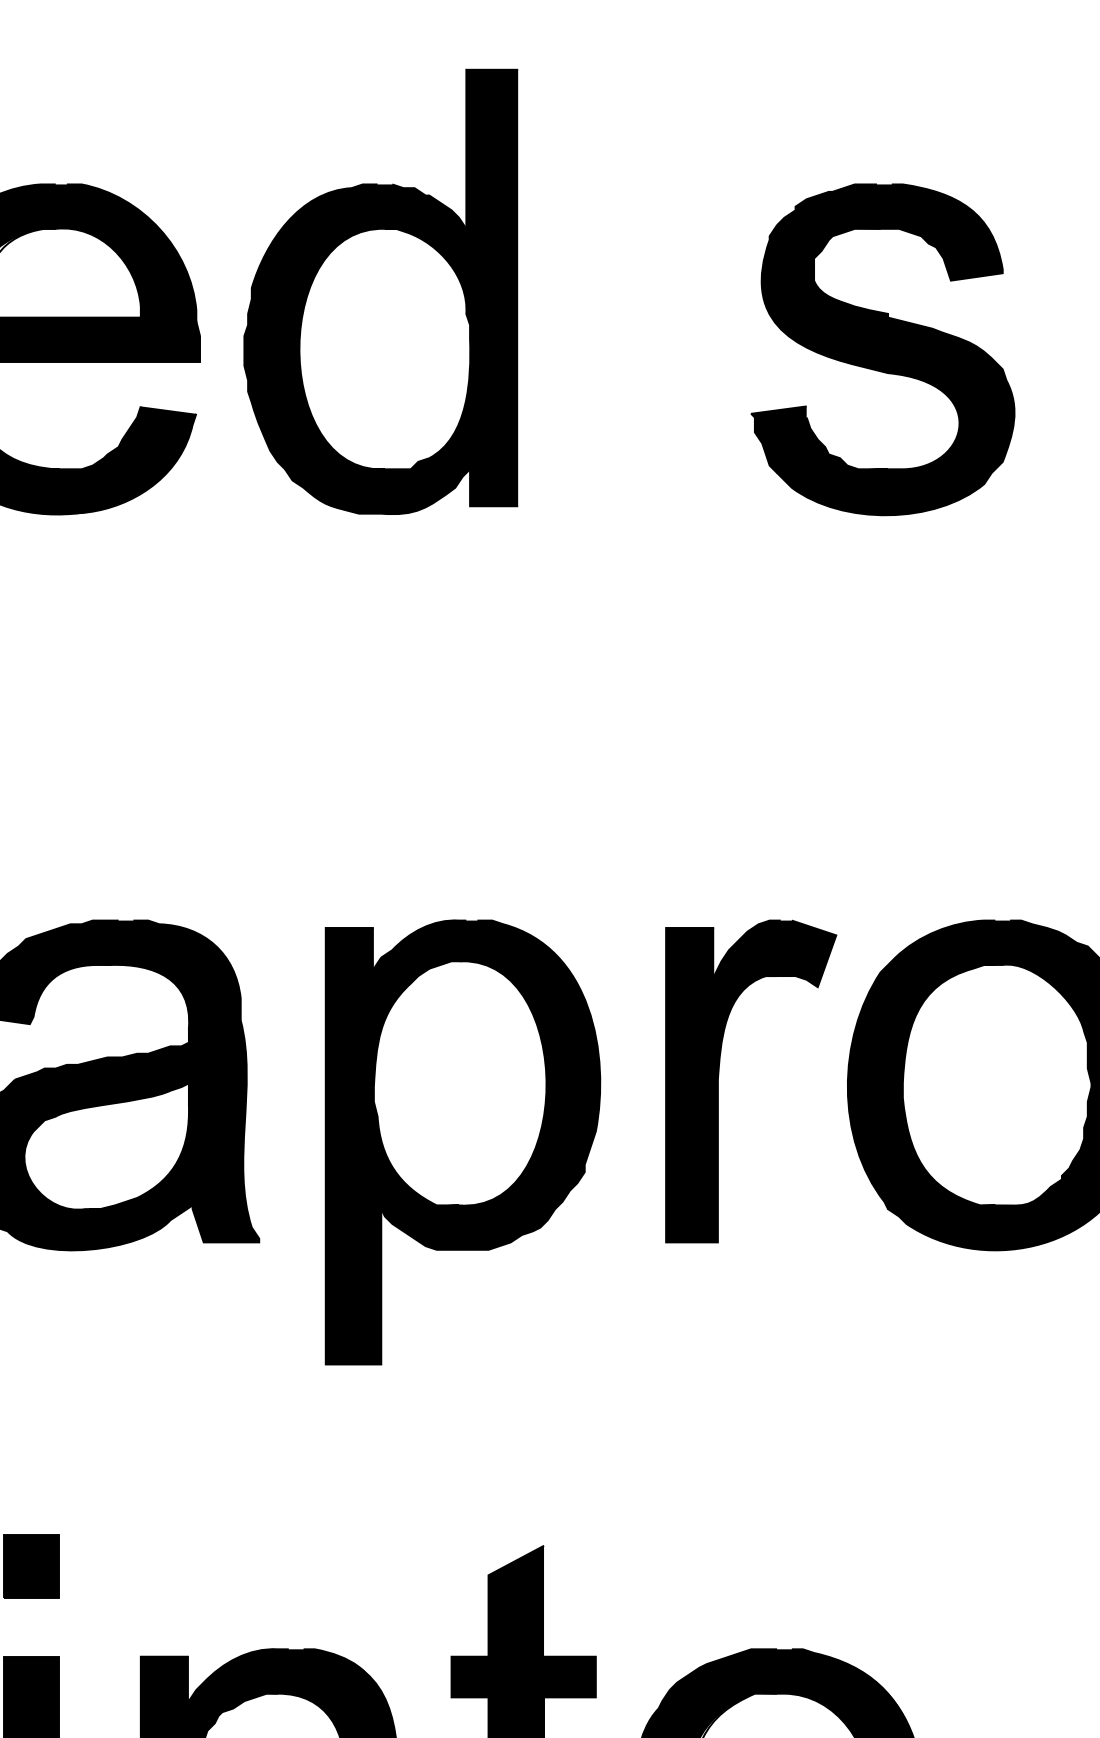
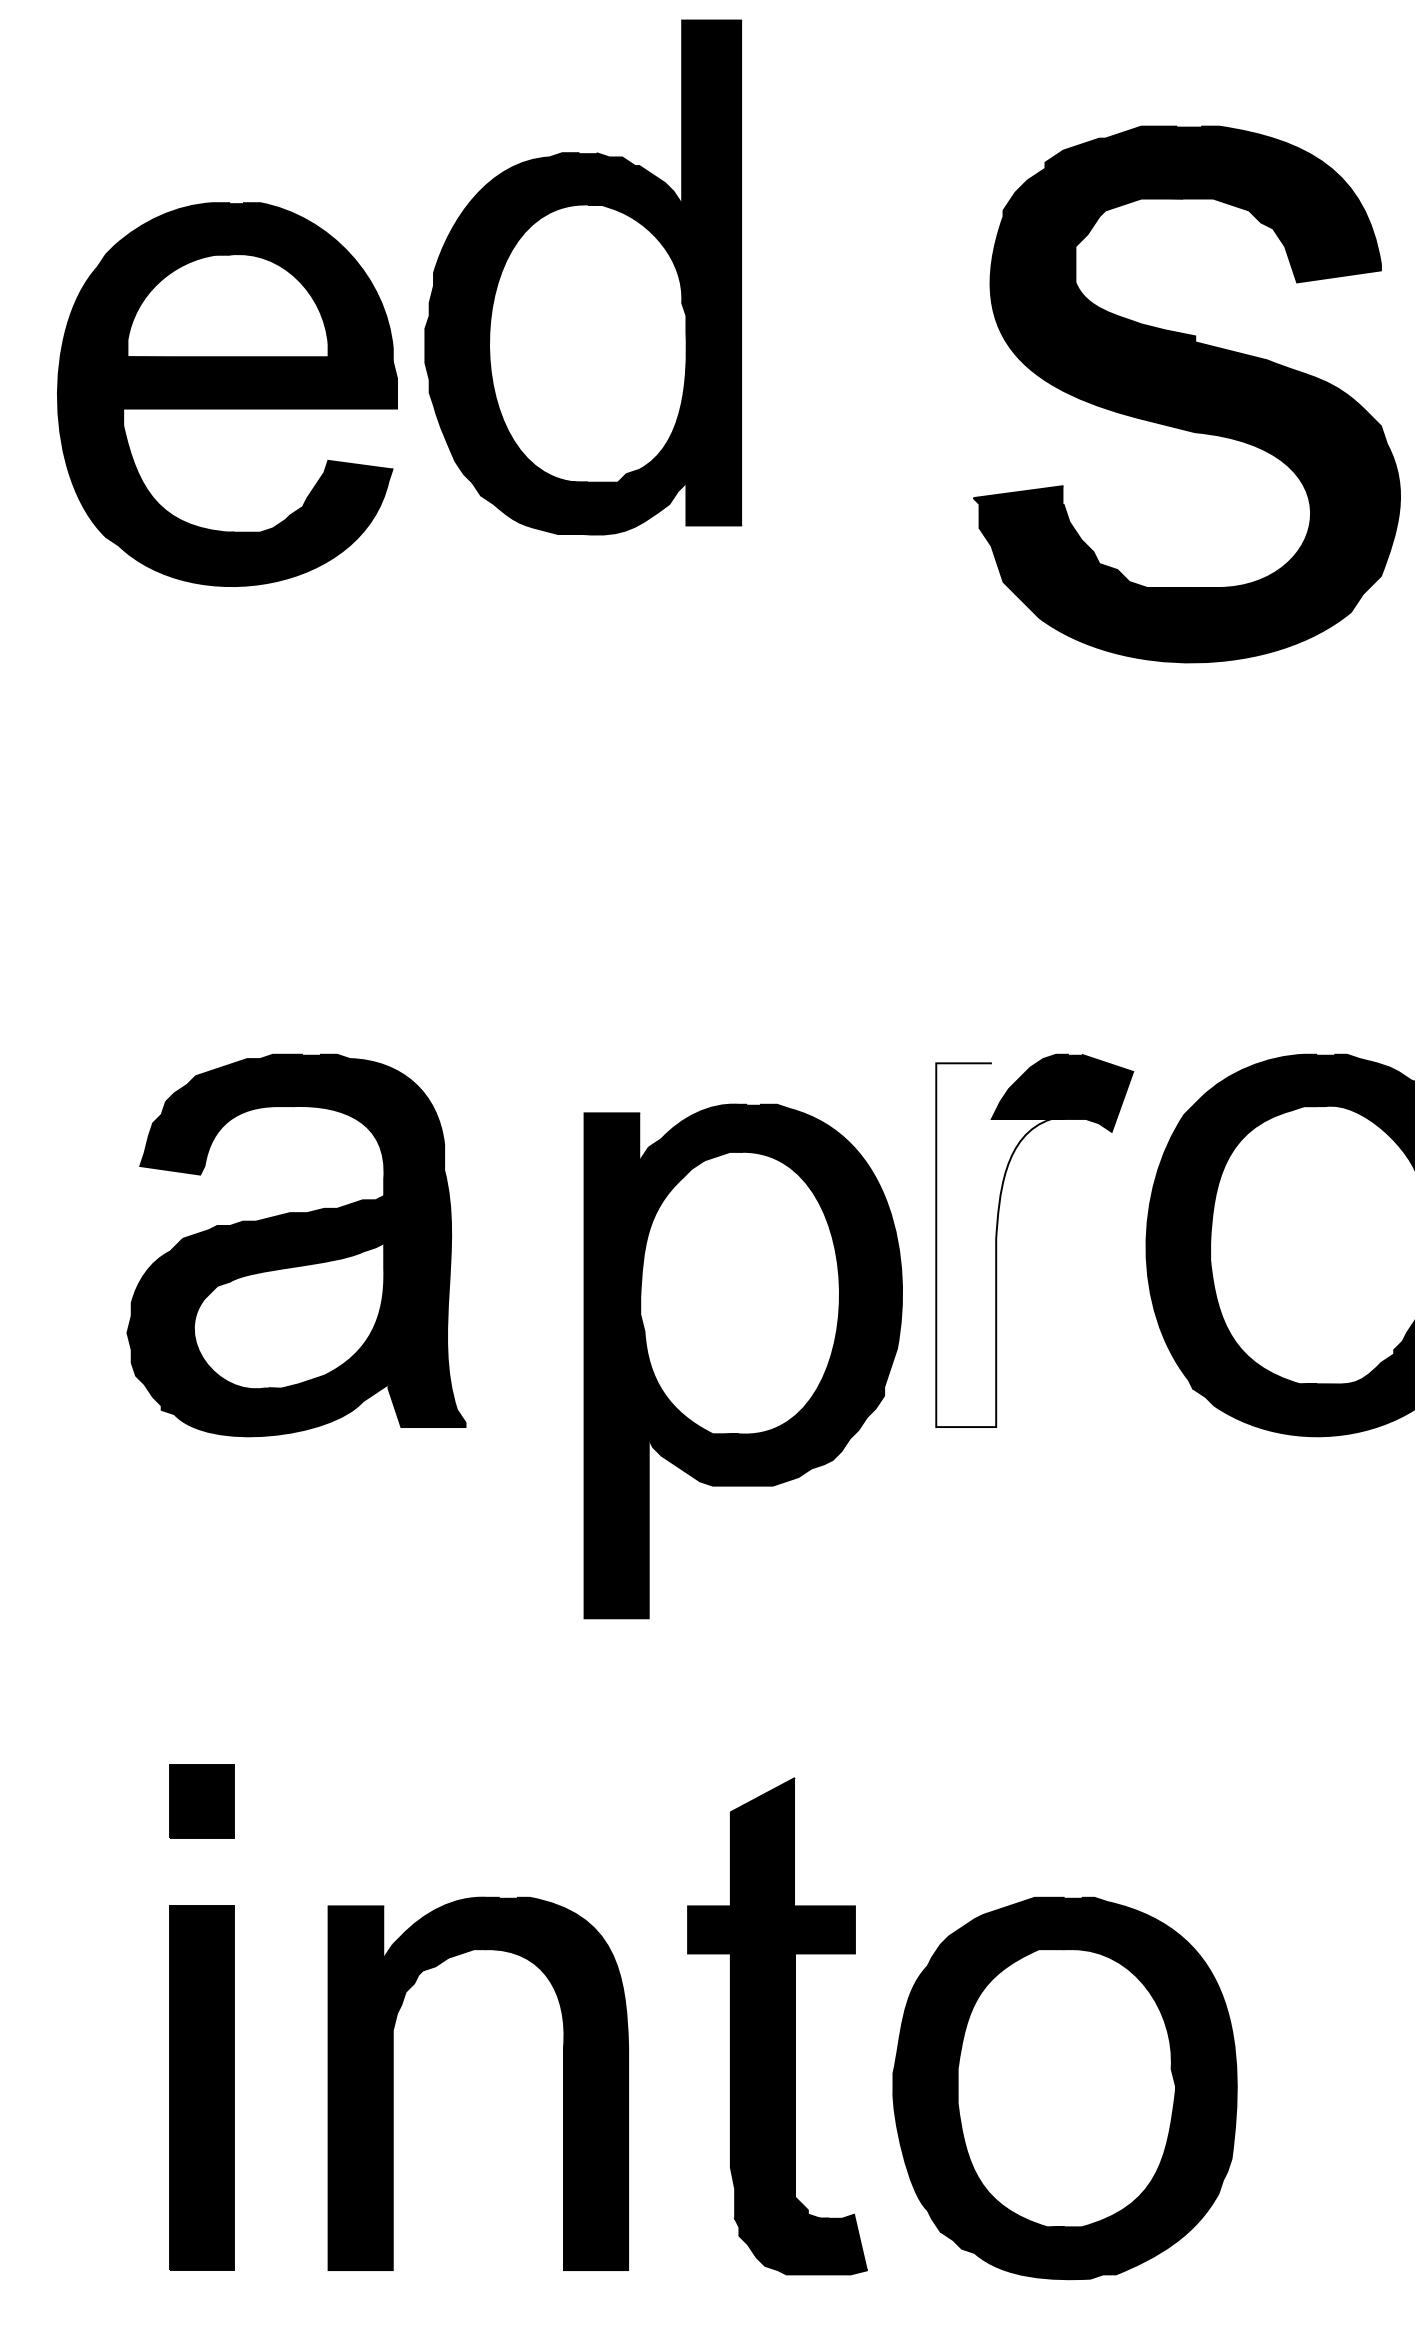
part: (381, 291) -> (583, 277), moved
part: (883, 349) -> (1187, 394), size x1.4
fill: (721, 1085) -> (1000, 1245), removed
part: (462, 1142) -> (742, 1361), moved

